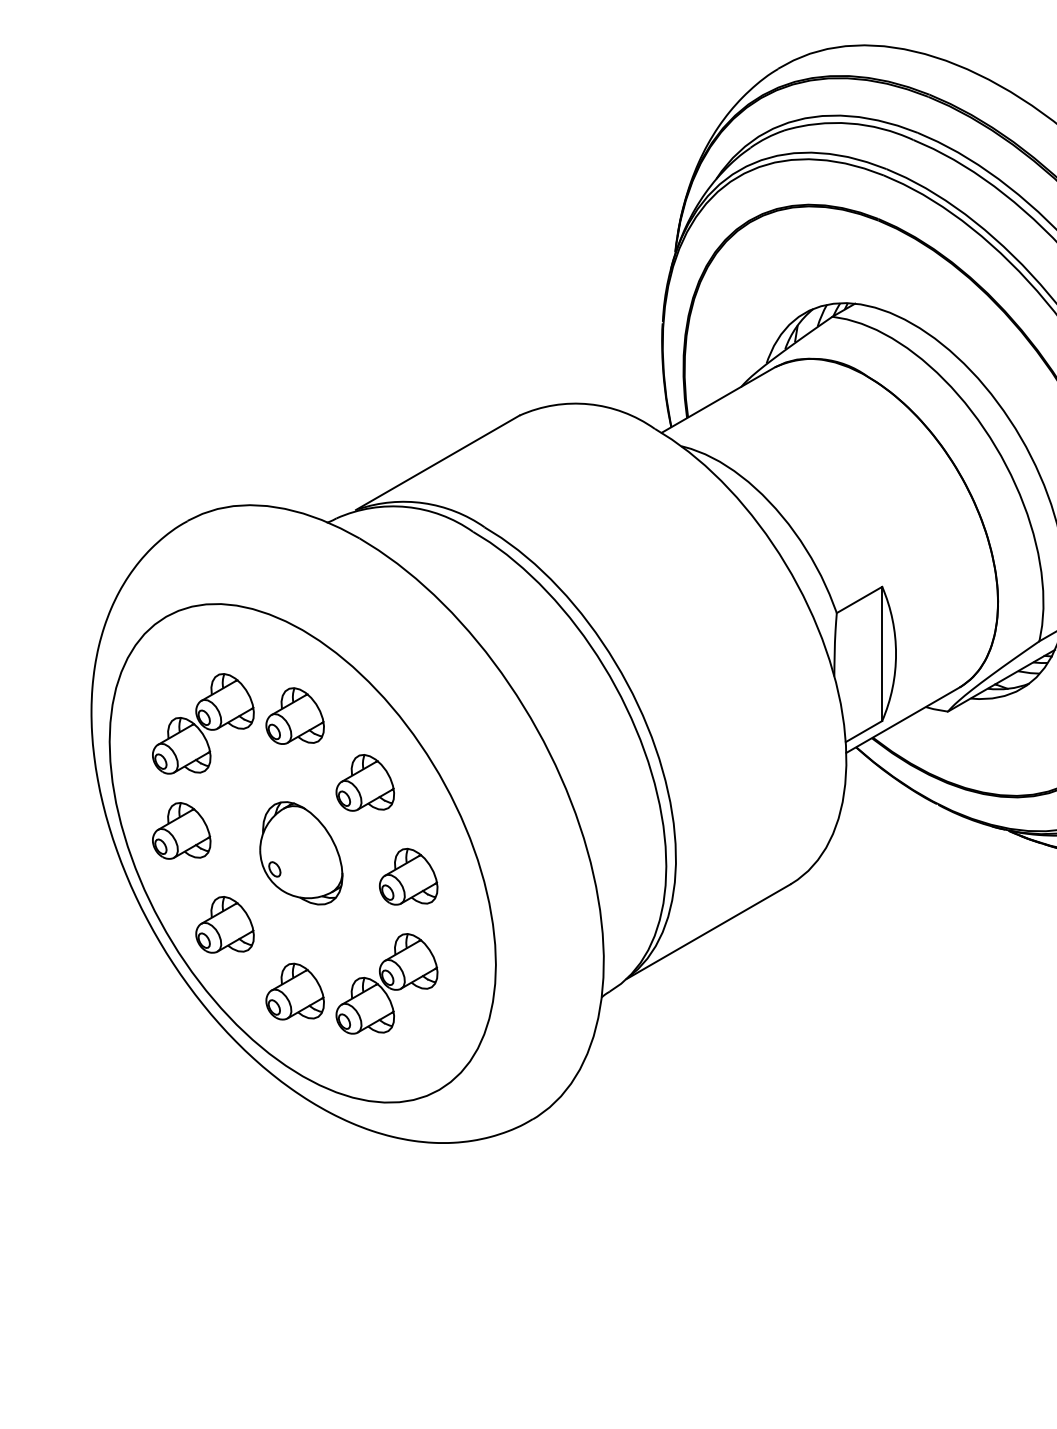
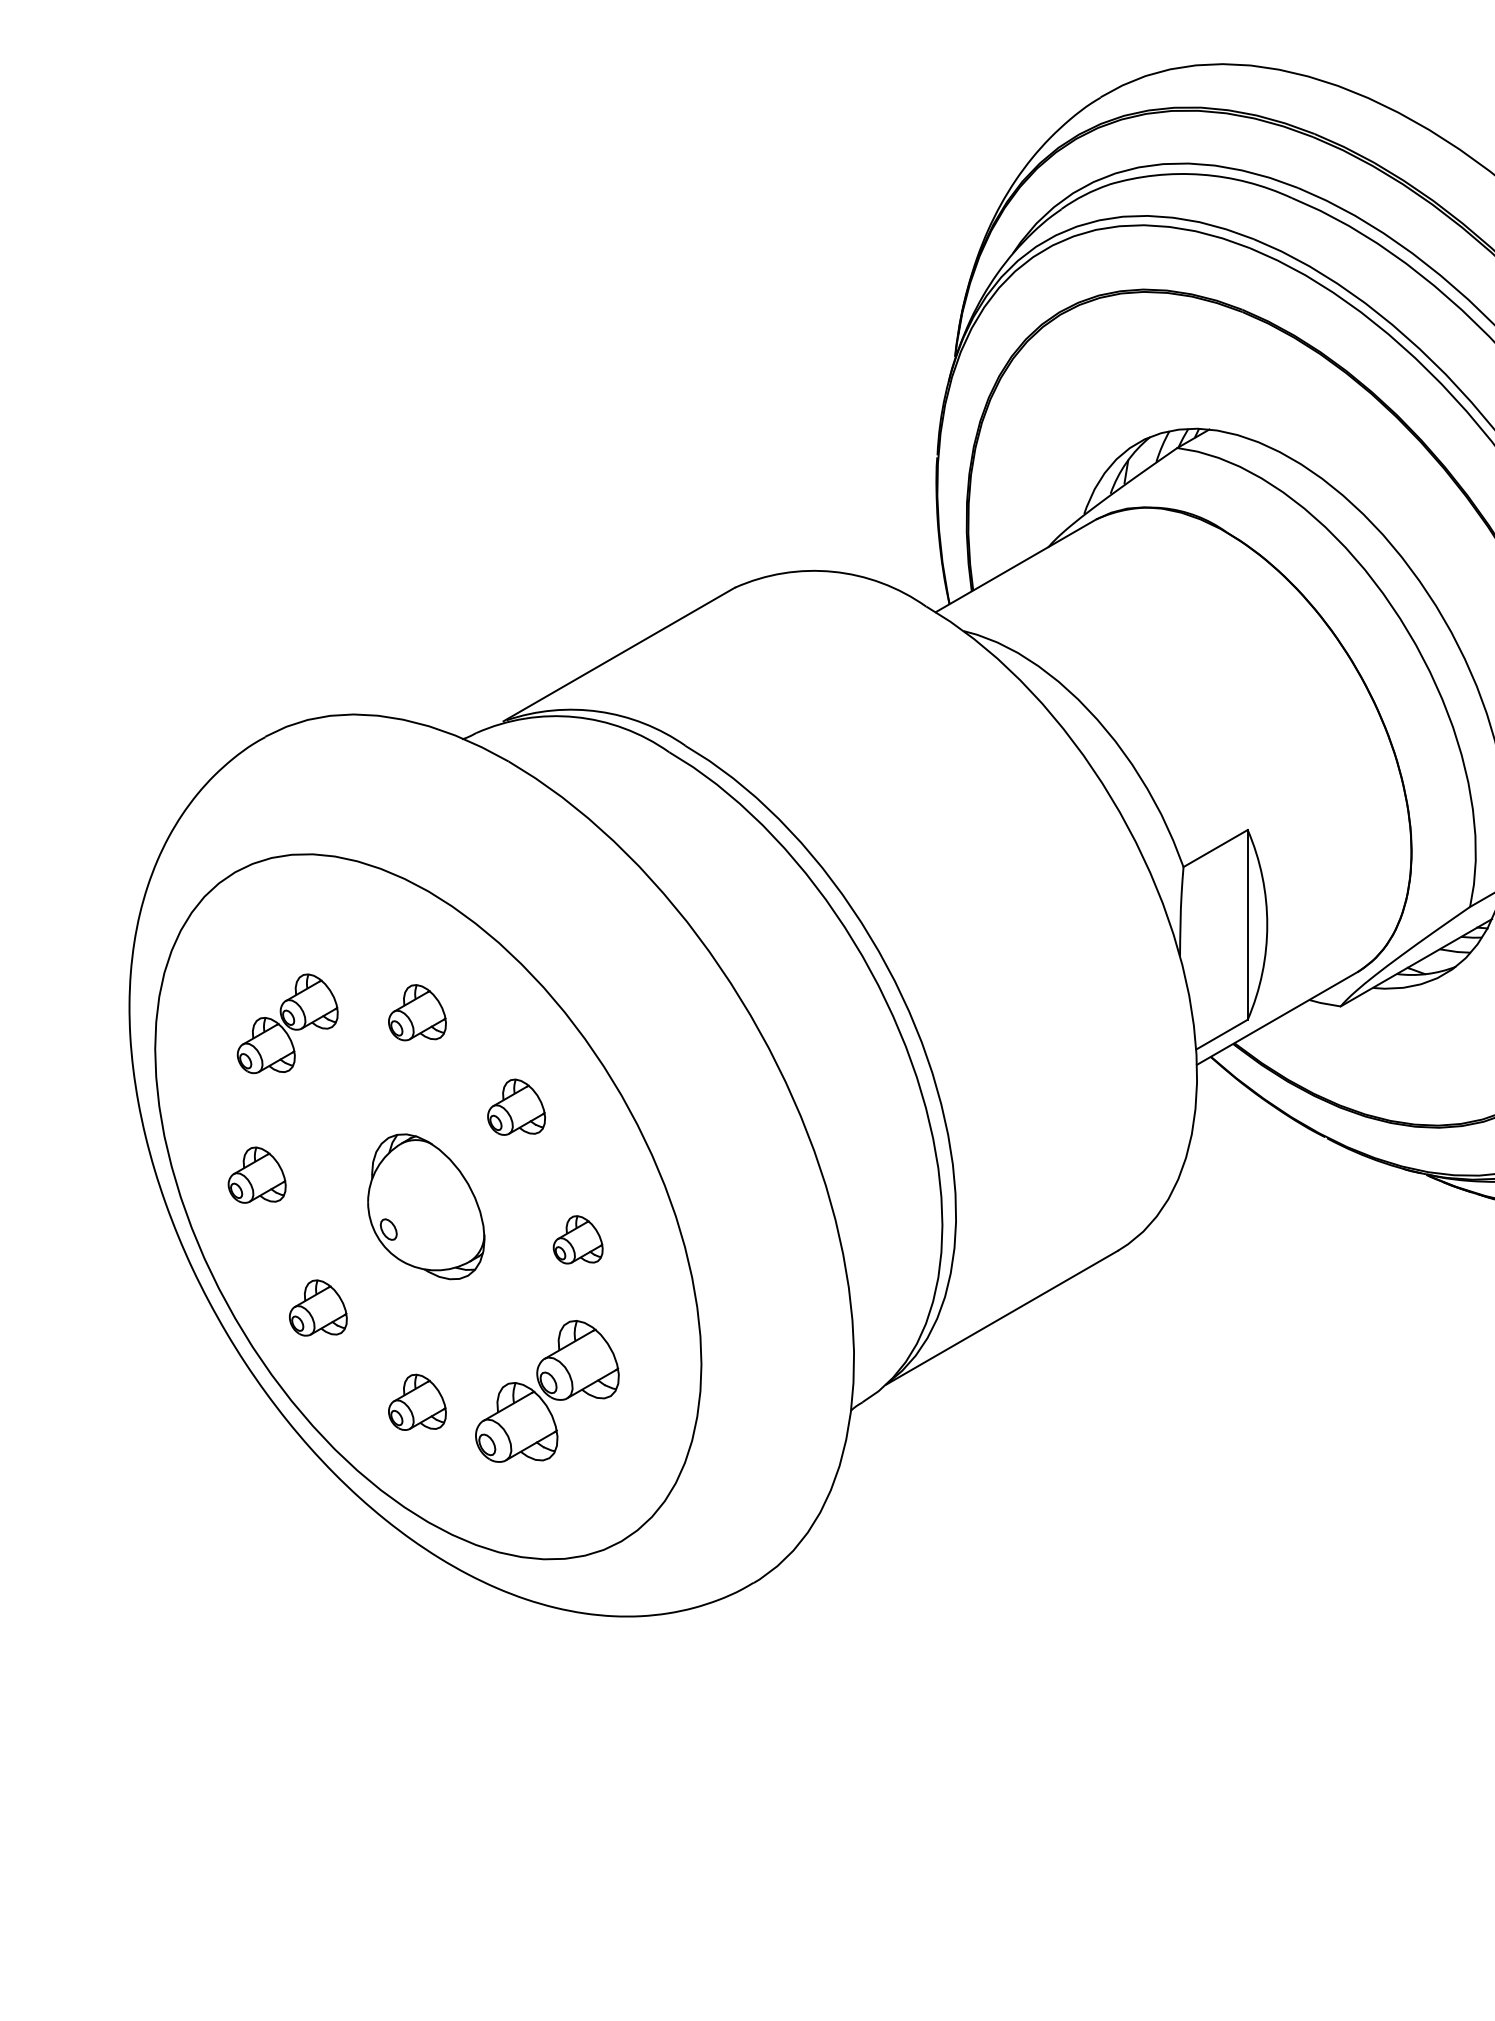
part: (294, 715) -> (416, 1011), size x0.7
part: (203, 723) -> (287, 1023), size x0.7
part: (364, 782) -> (515, 1106), size x0.7
part: (181, 830) -> (256, 1174), size x0.7
part: (408, 876) -> (577, 1239), size x0.6
part: (224, 924) -> (317, 1307), size x0.7
part: (294, 991) -> (416, 1402), size x0.7

